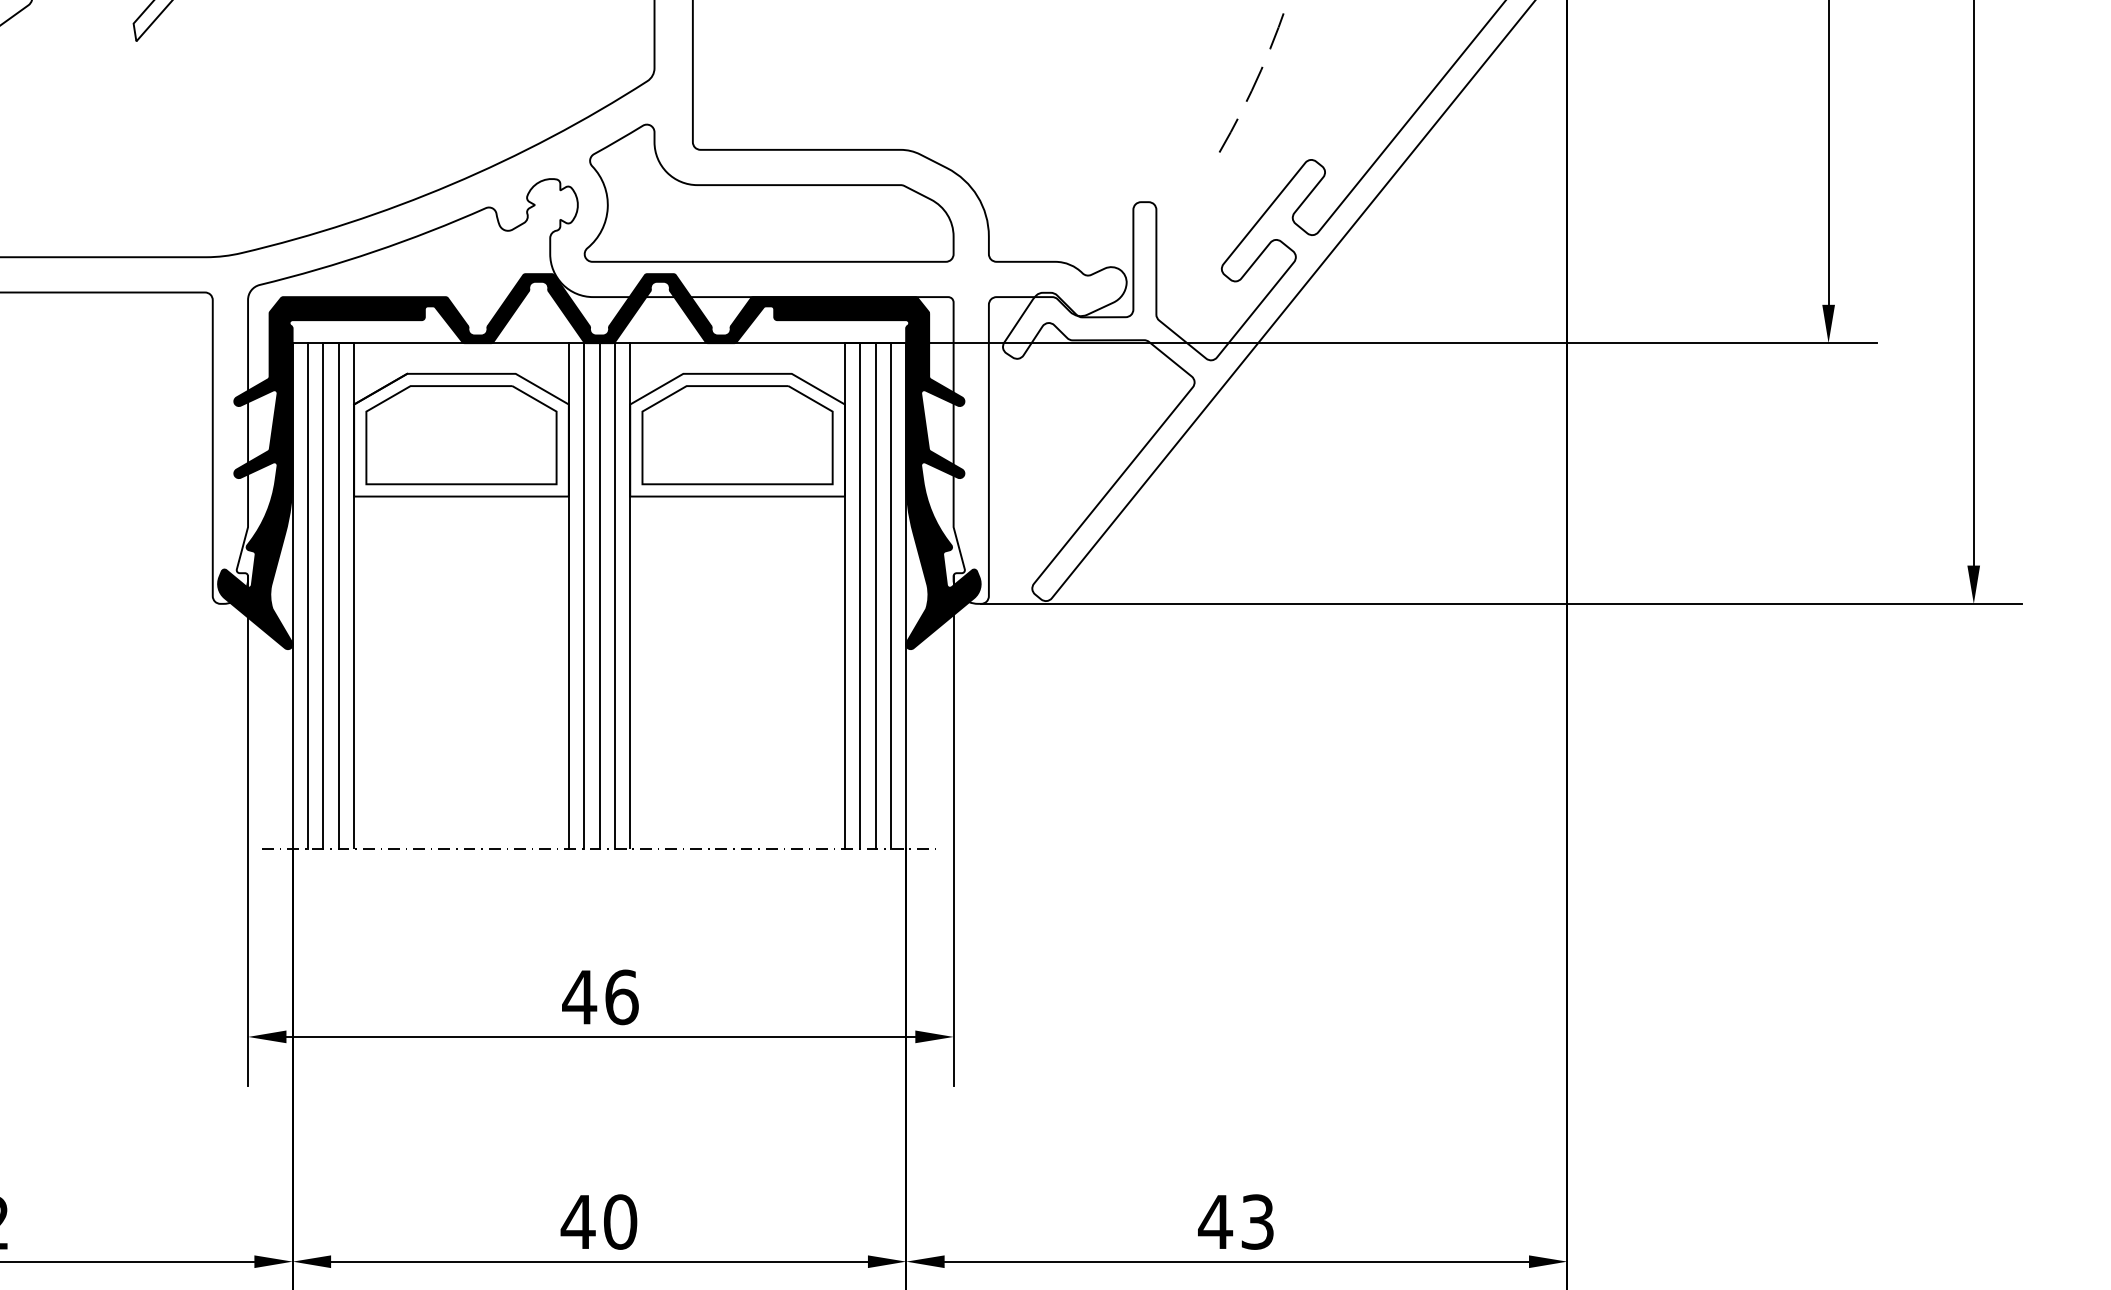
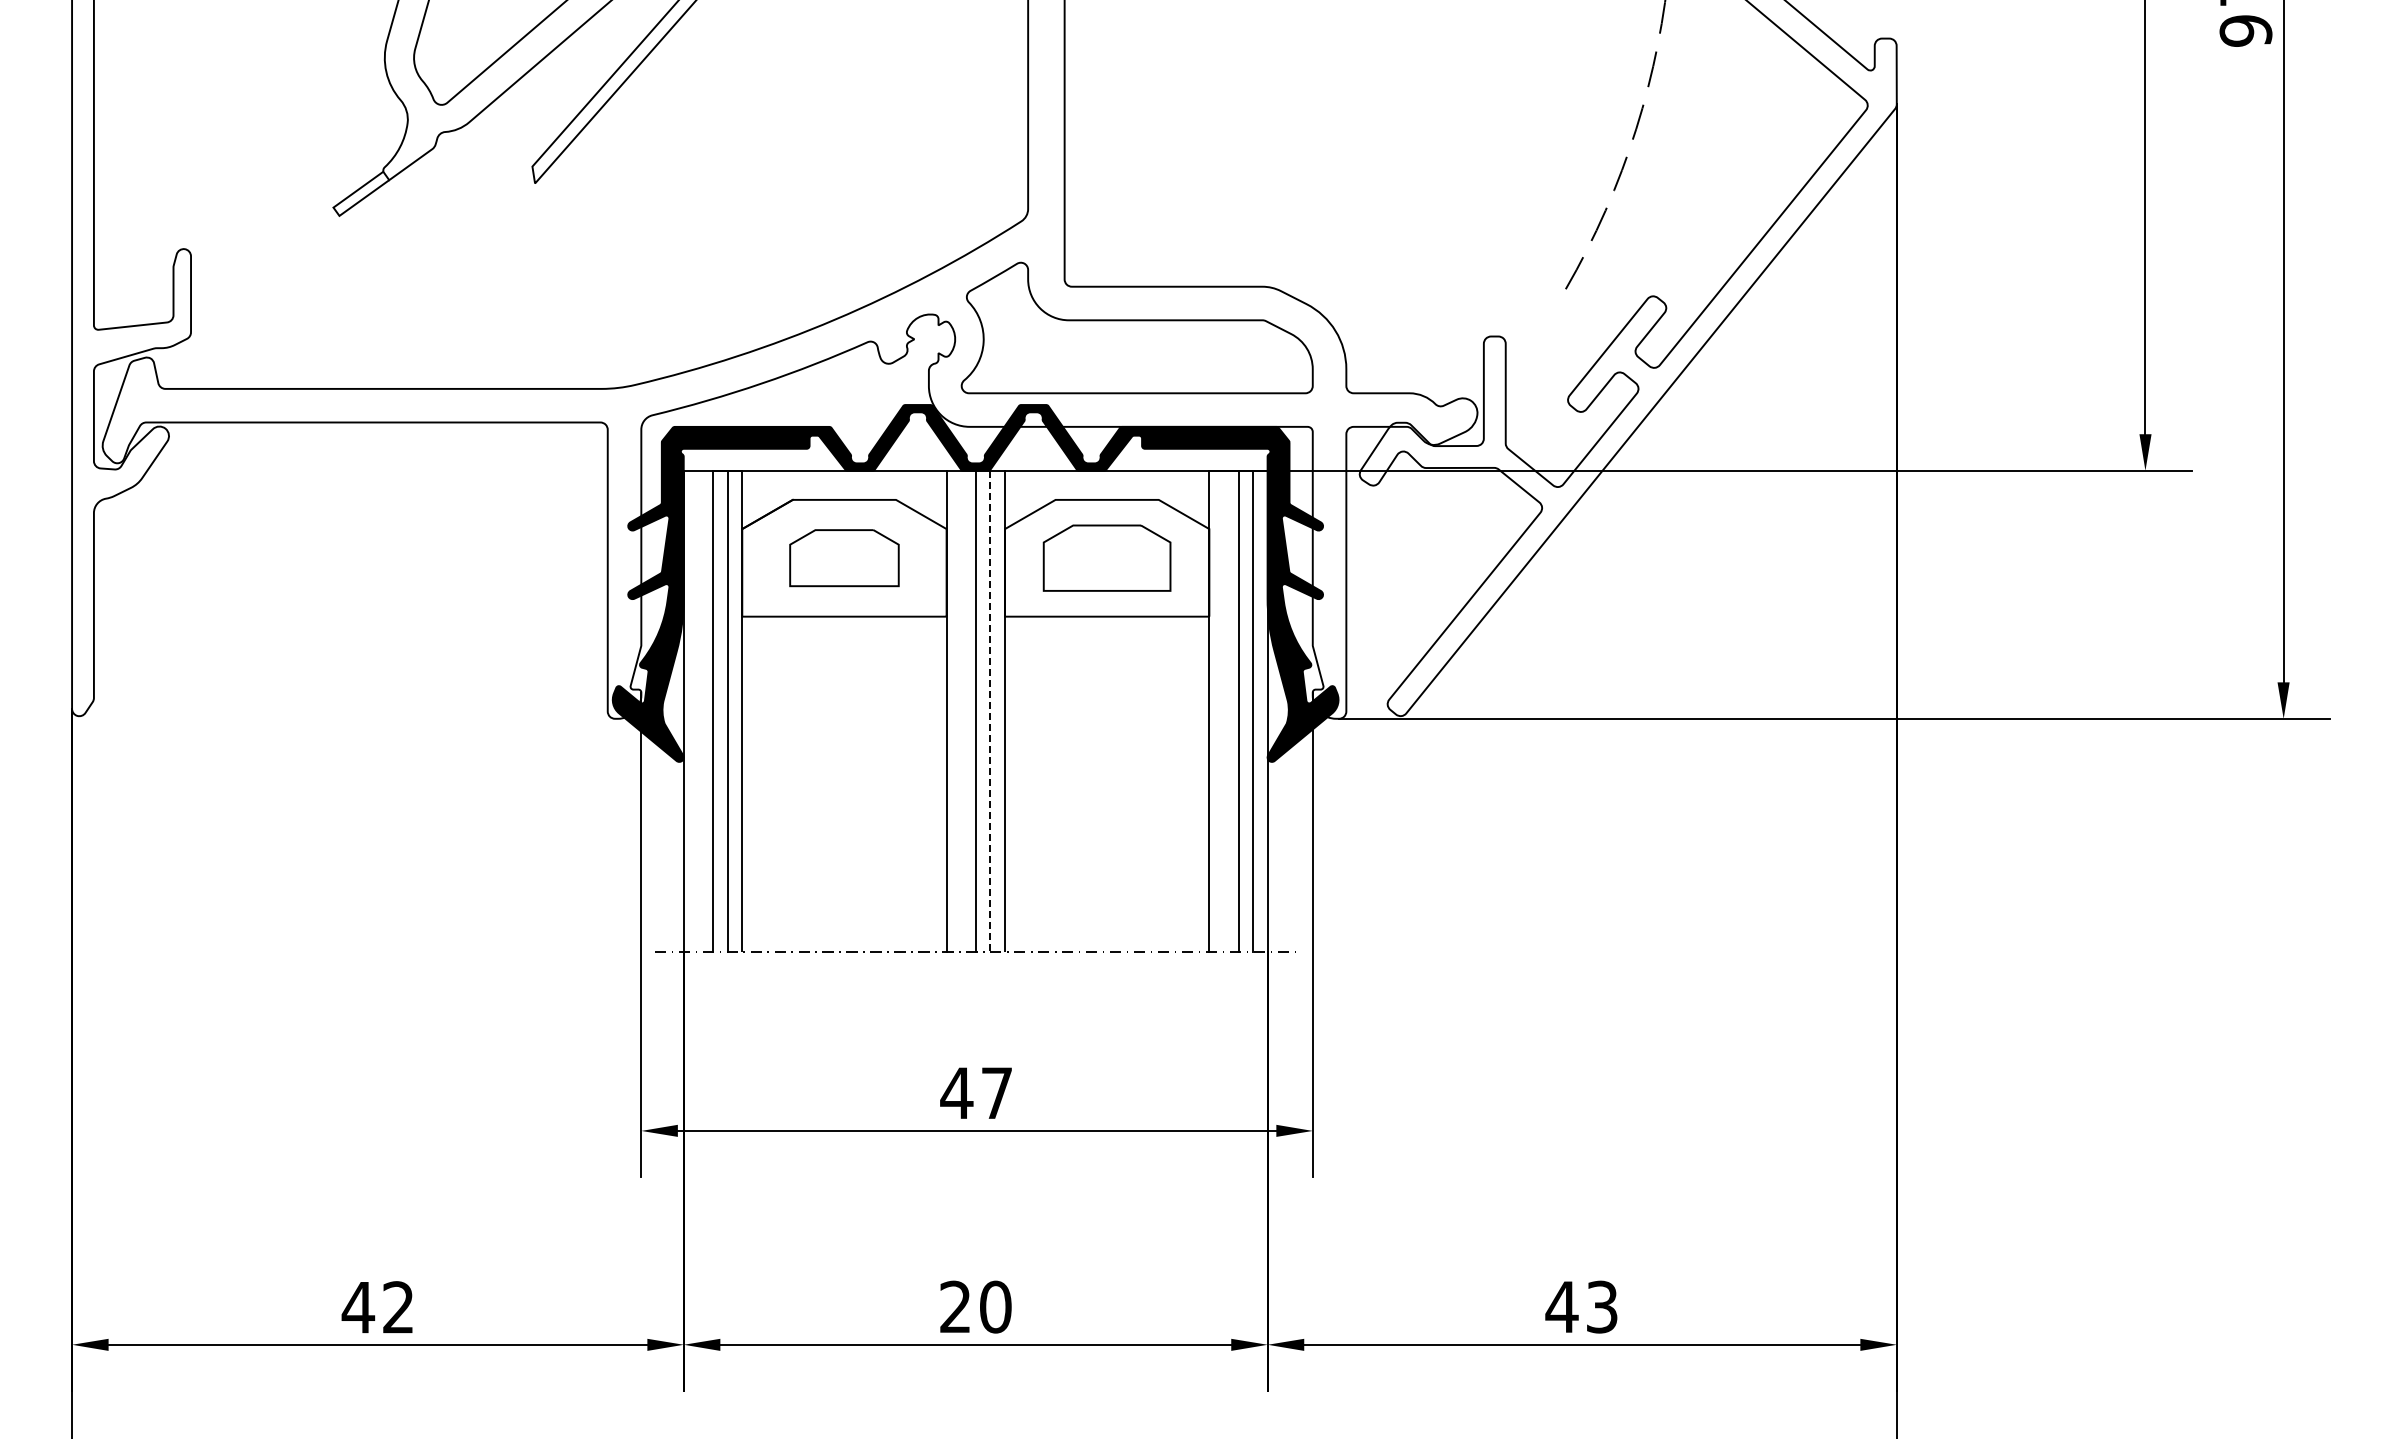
part: (461, 434) -> (844, 557), size x0.6
part: (736, 434) -> (1106, 557), size x0.7
line: (308, 596) -> (698, 711), removed
line: (584, 596) -> (961, 711), removed
line: (614, 596) -> (990, 711), solid -> dashed
line: (859, 596) -> (1223, 711), removed
text: (622, 996) -> (997, 1092), 46 -> 47
text: (578, 1221) -> (955, 1306), 40 -> 20

